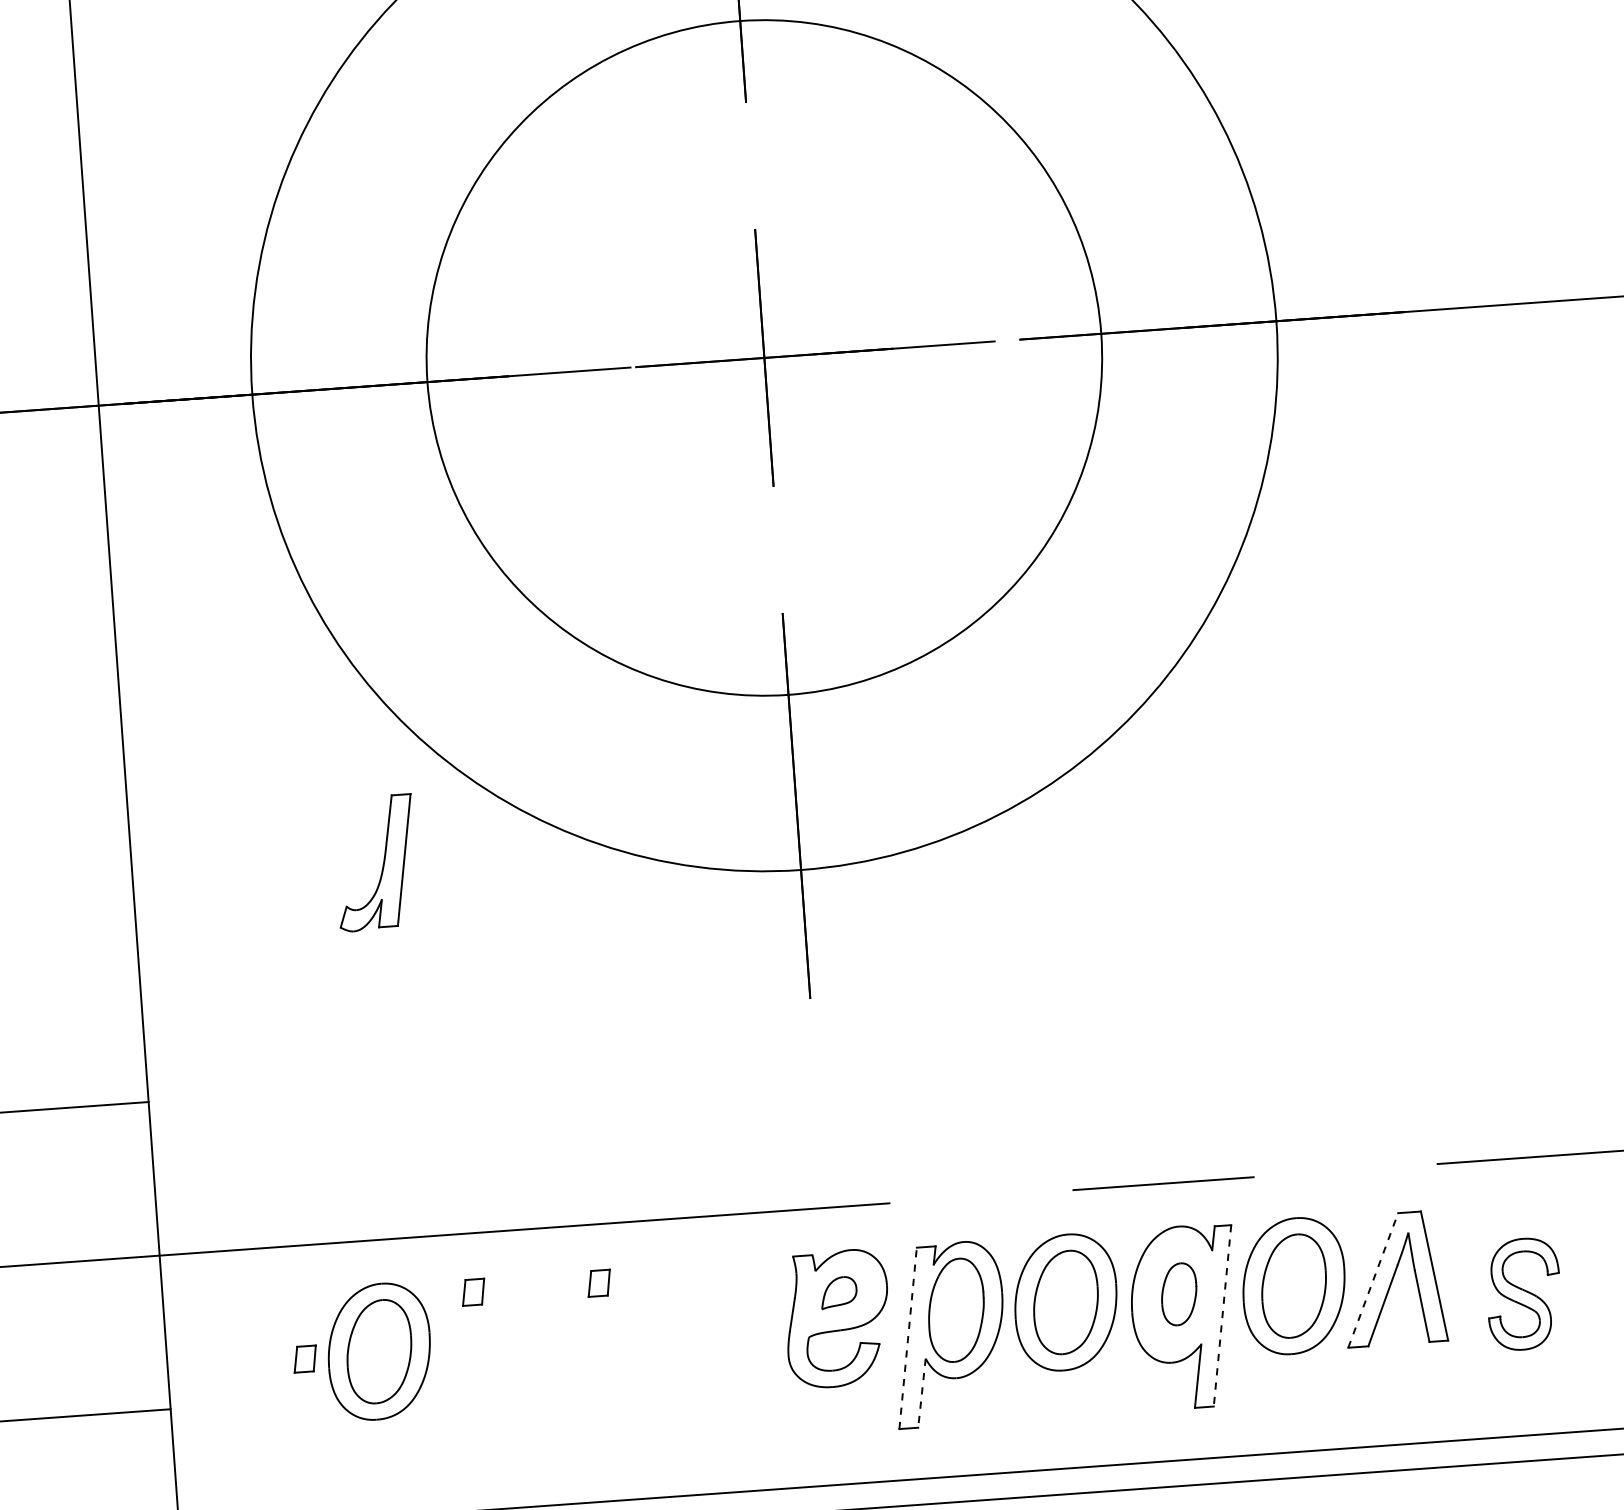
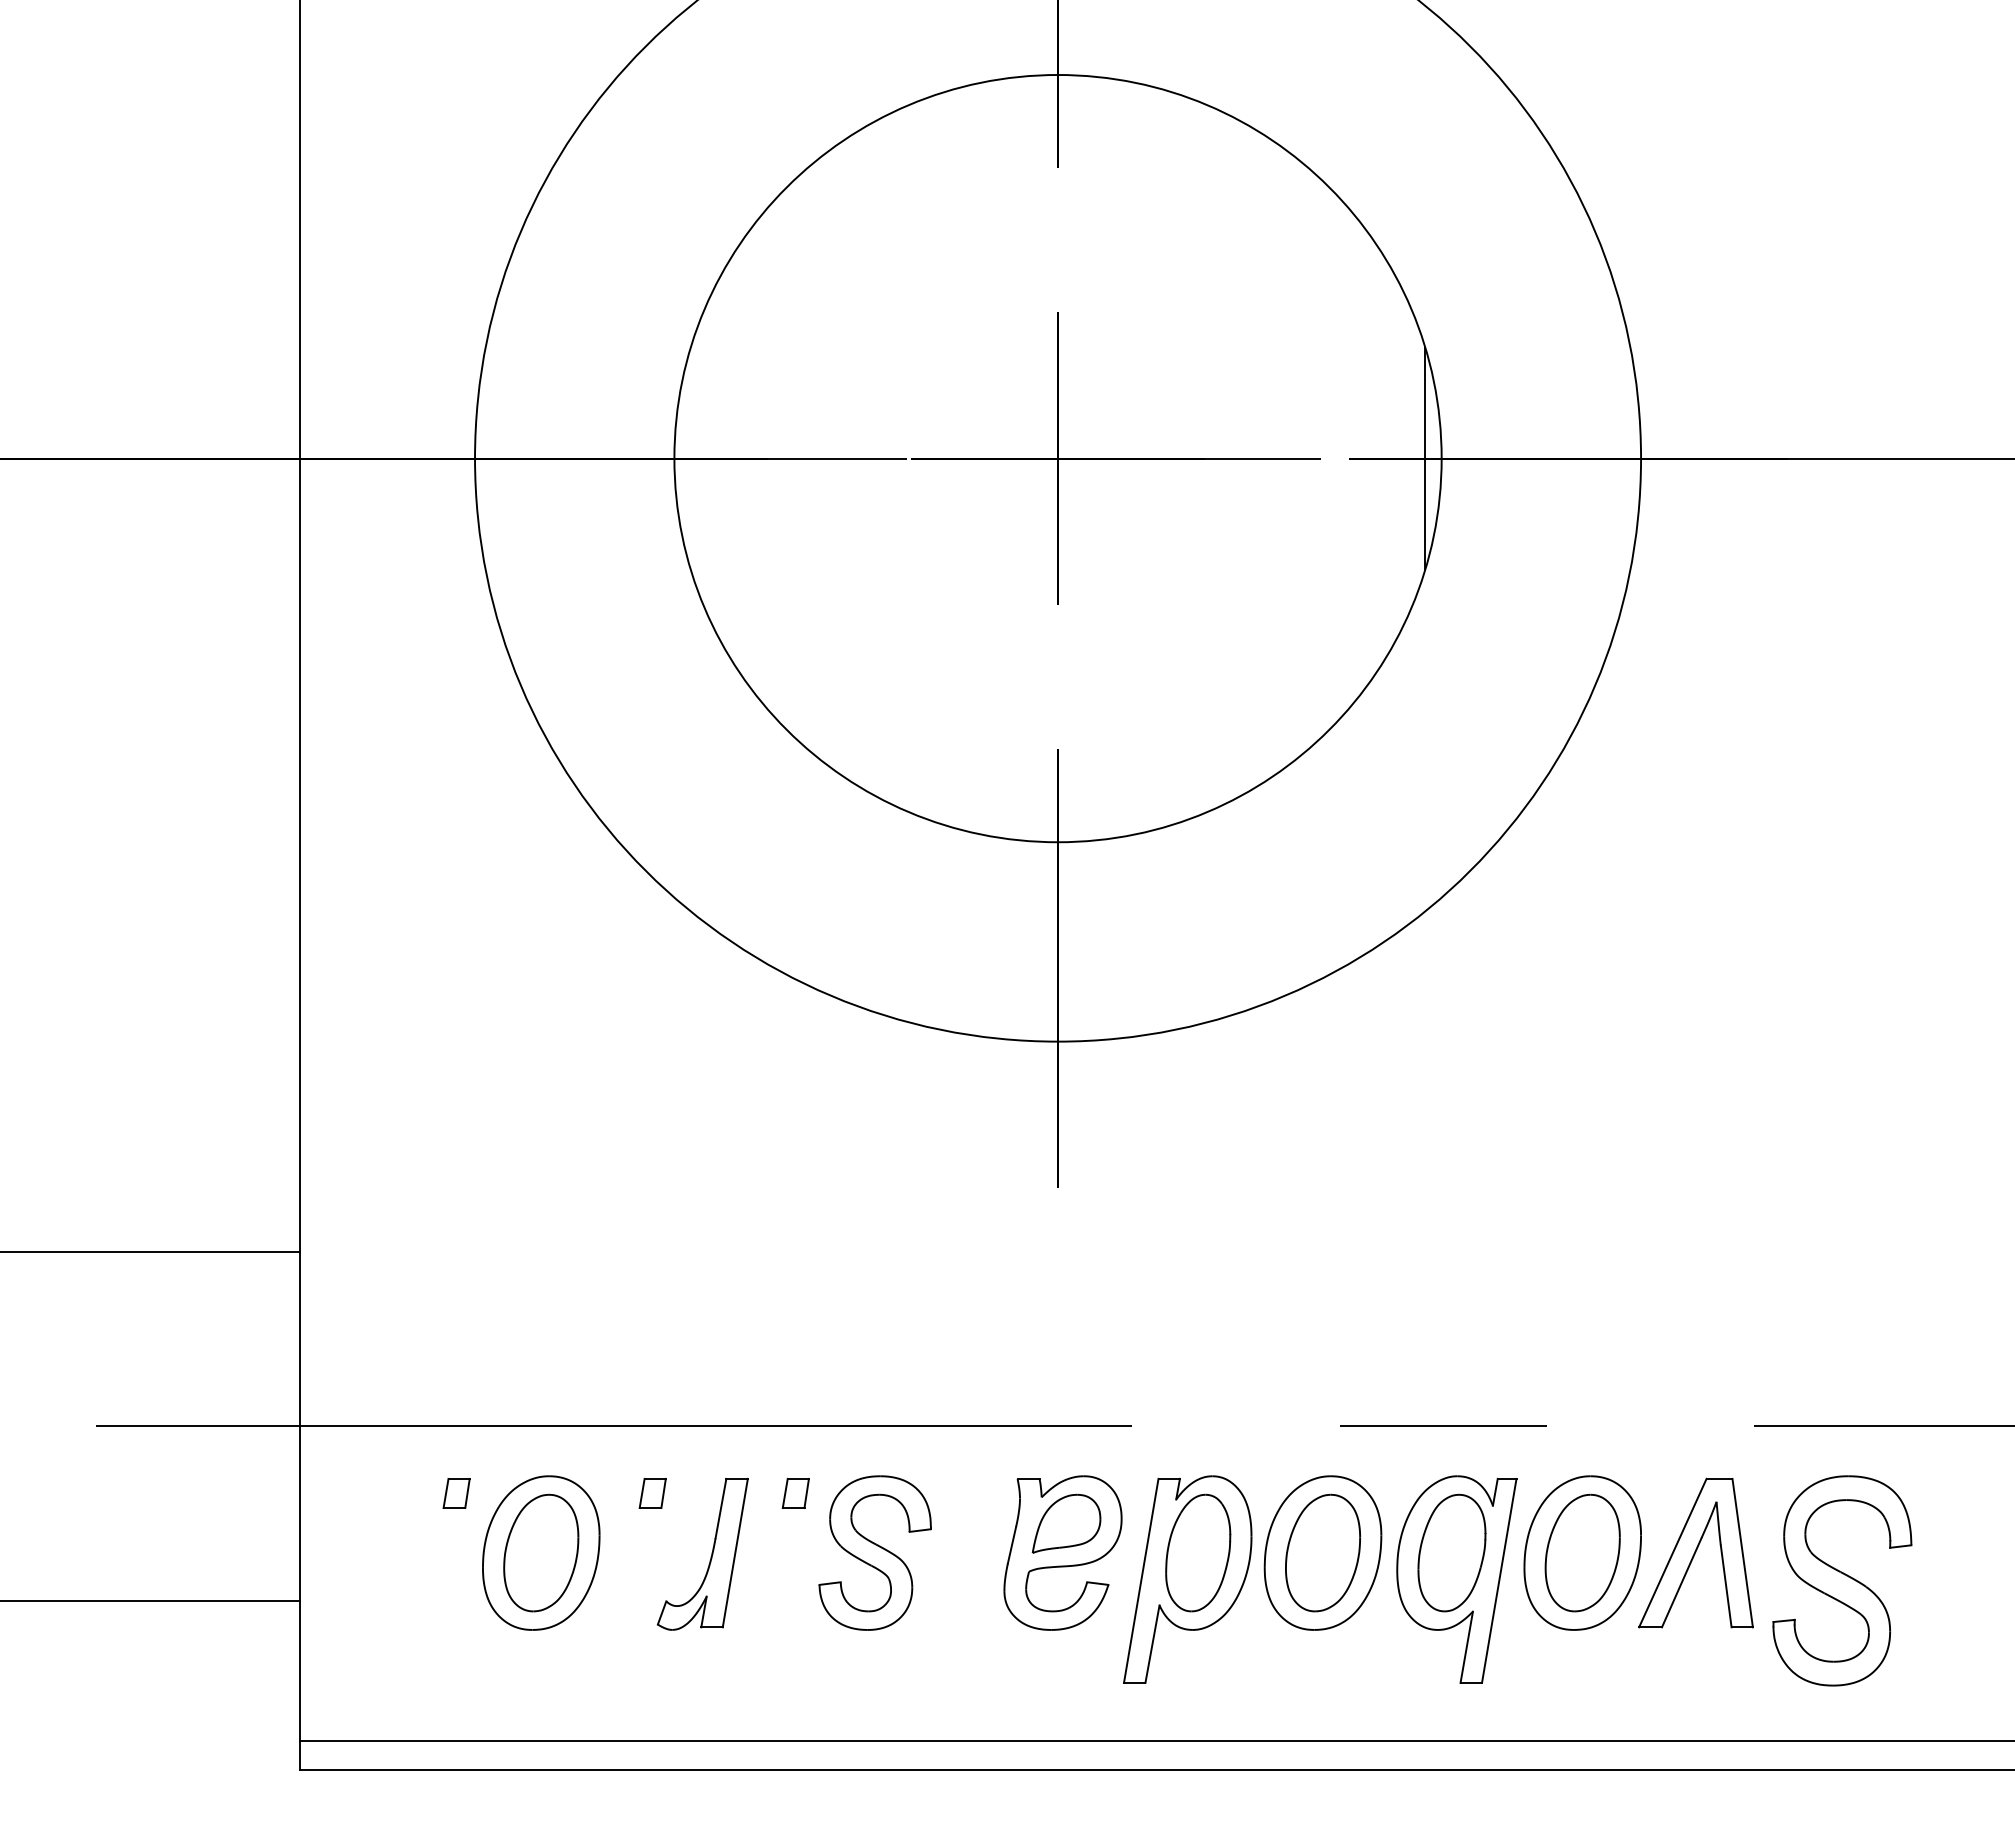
line: (1087, 334) -> (1425, 458), added
part: (382, 864) -> (710, 1556), moved
line: (1373, 1279) -> (1673, 1552), dashed -> solid
part: (838, 1292) -> (1066, 1523), size x1.67
part: (1178, 1293) -> (1451, 1552), size x1.67
part: (1523, 1293) -> (1842, 1580), size x1.67
line: (1222, 1316) -> (1499, 1581), dashed -> solid
part: (672, 1330) -> (874, 1552), added
line: (908, 1337) -> (1141, 1580), dashed -> solid
part: (305, 1359) -> (456, 1493), moved
line: (921, 1393) -> (1152, 1644), dashed -> solid

